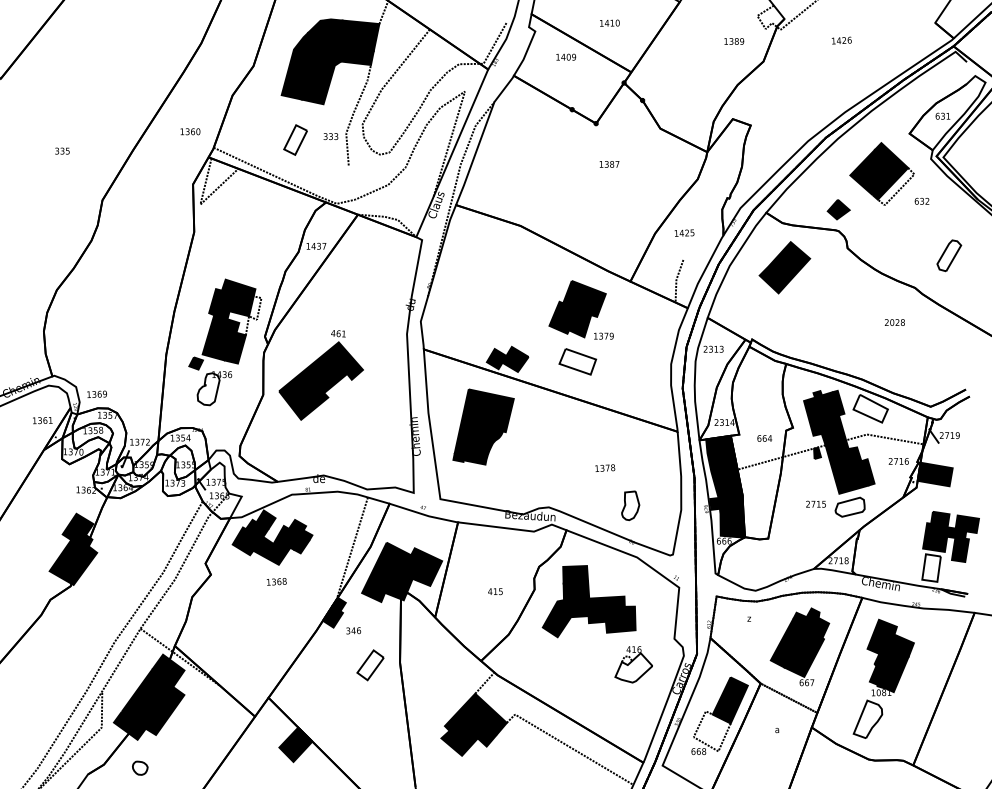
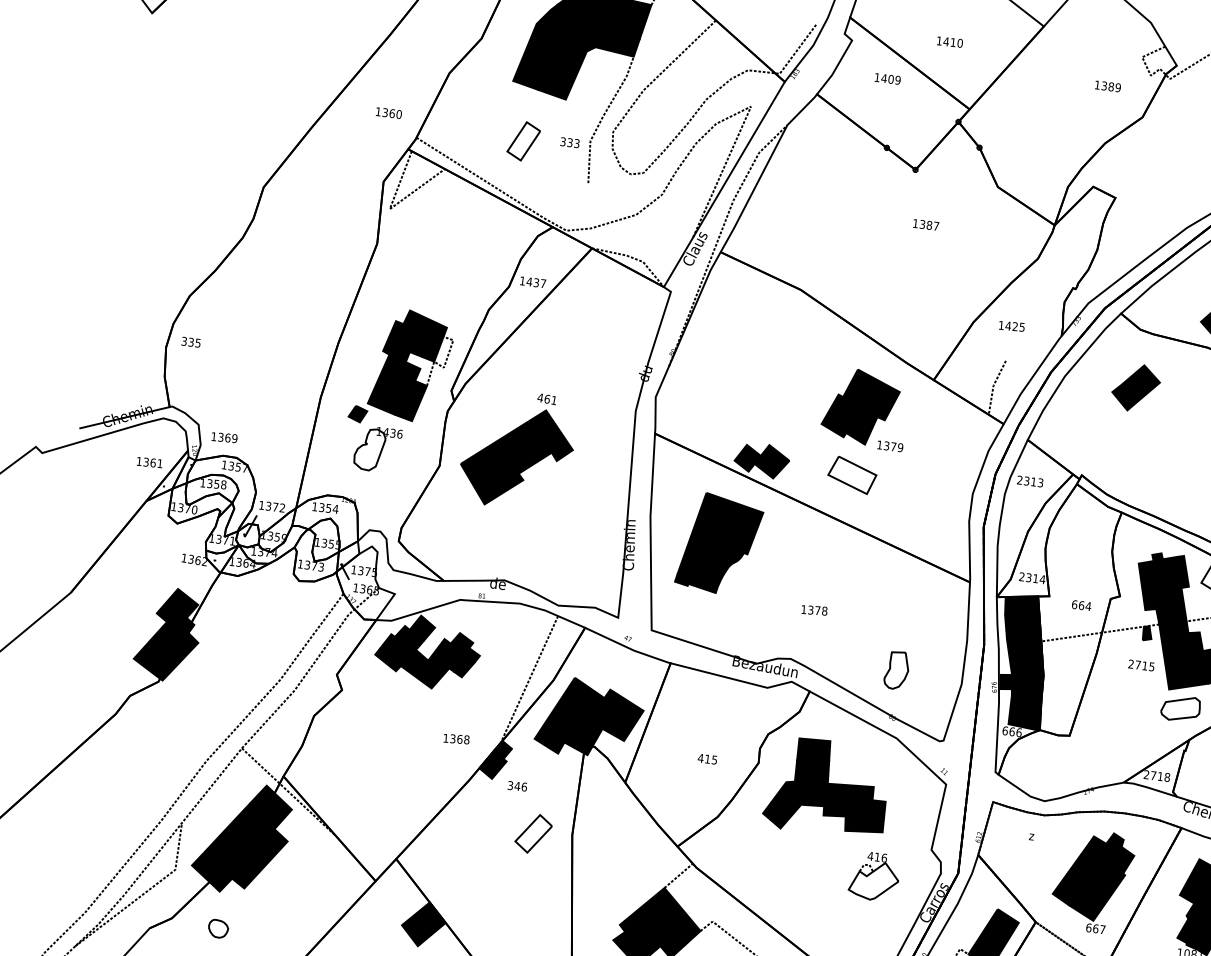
text: (62, 150) -> (191, 341), moved
part: (784, 267) -> (1135, 387), size x0.7
text: (605, 467) -> (814, 609), moved
text: (815, 503) -> (1140, 664), moved
text: (276, 581) -> (456, 738), moved

